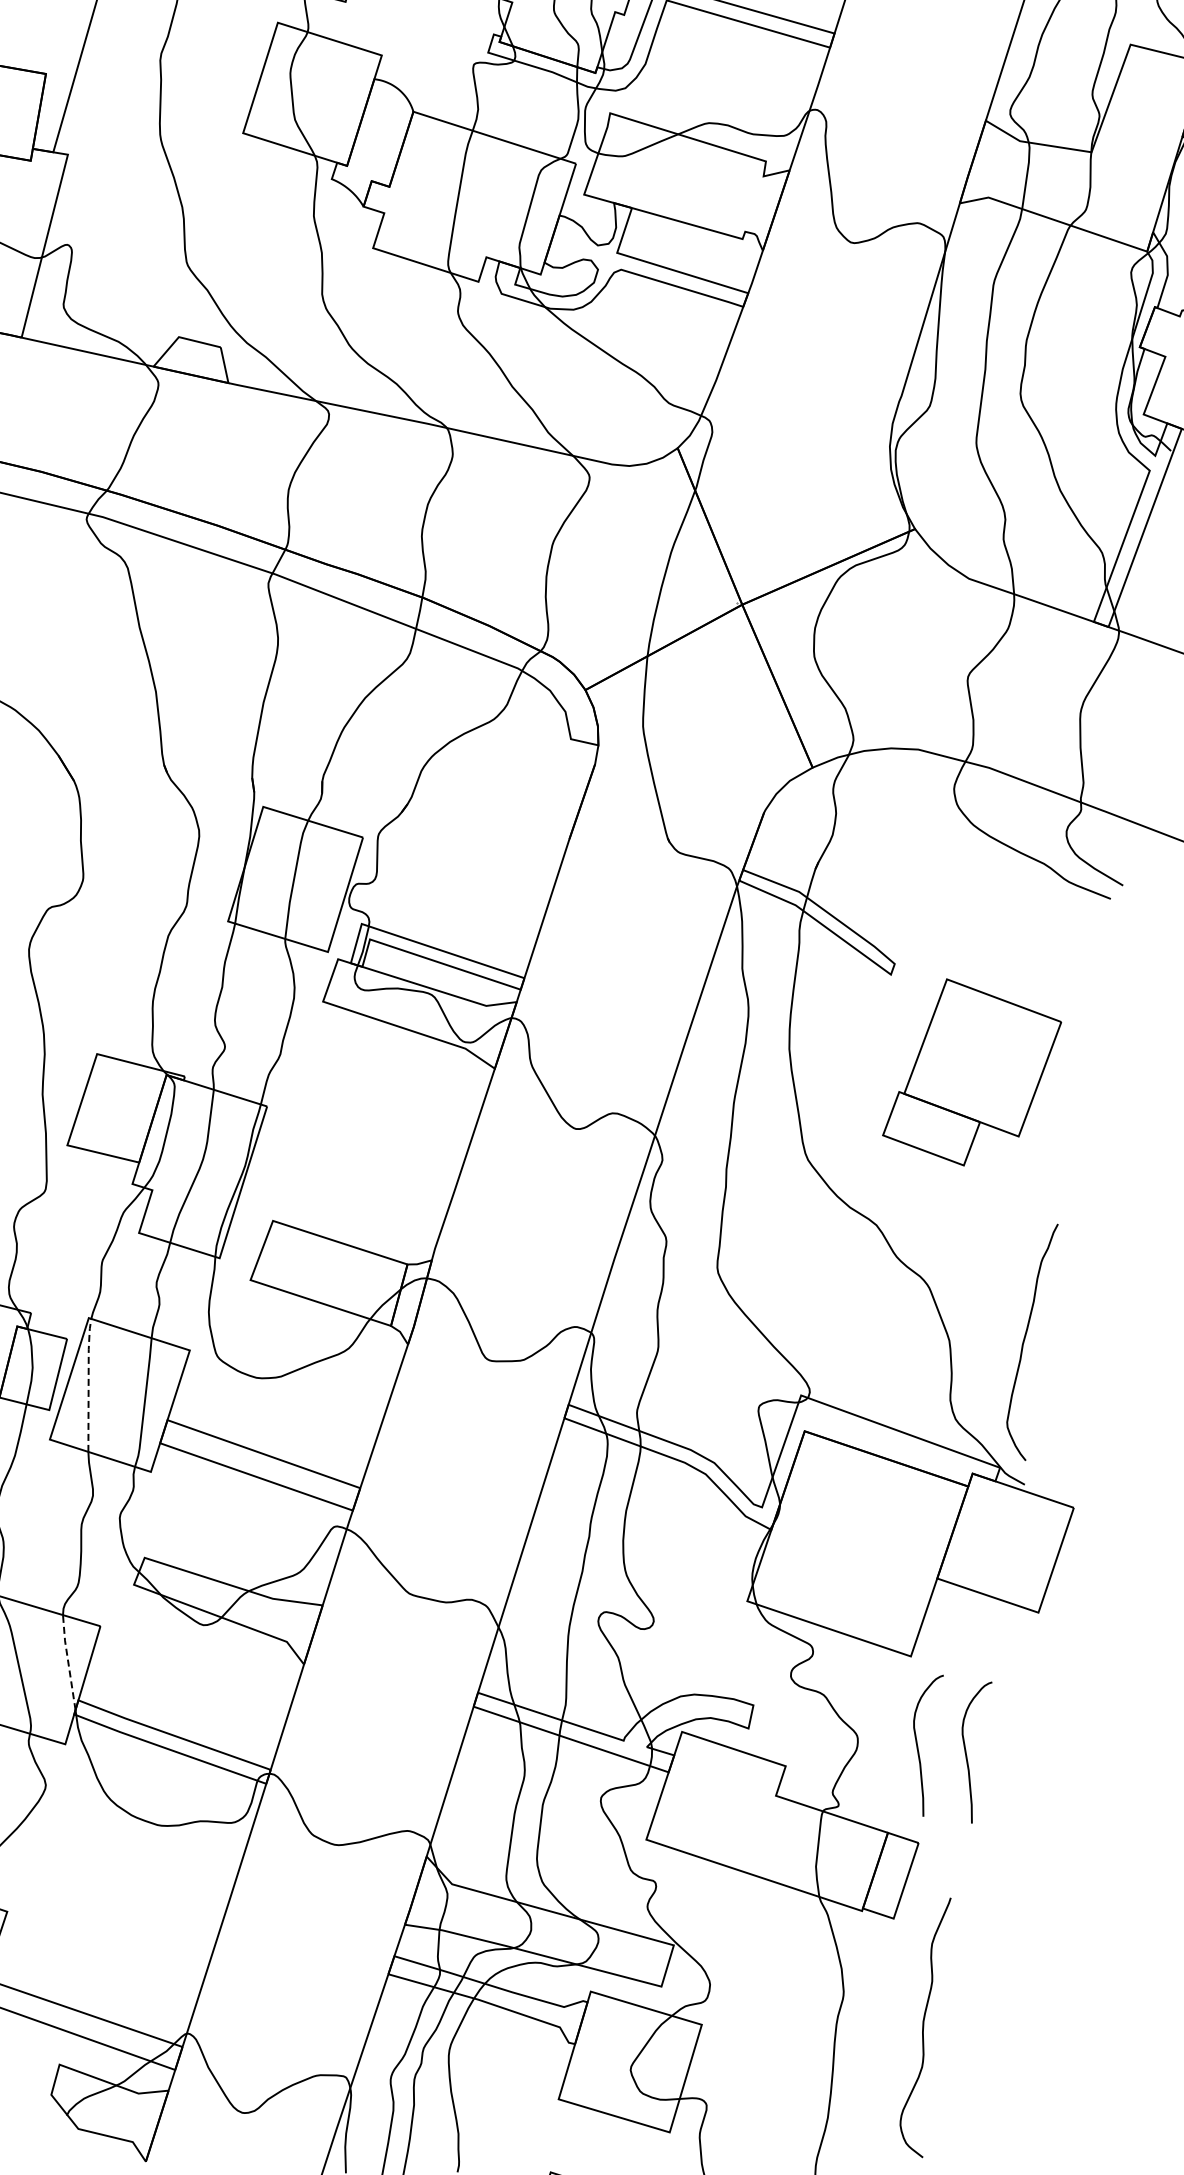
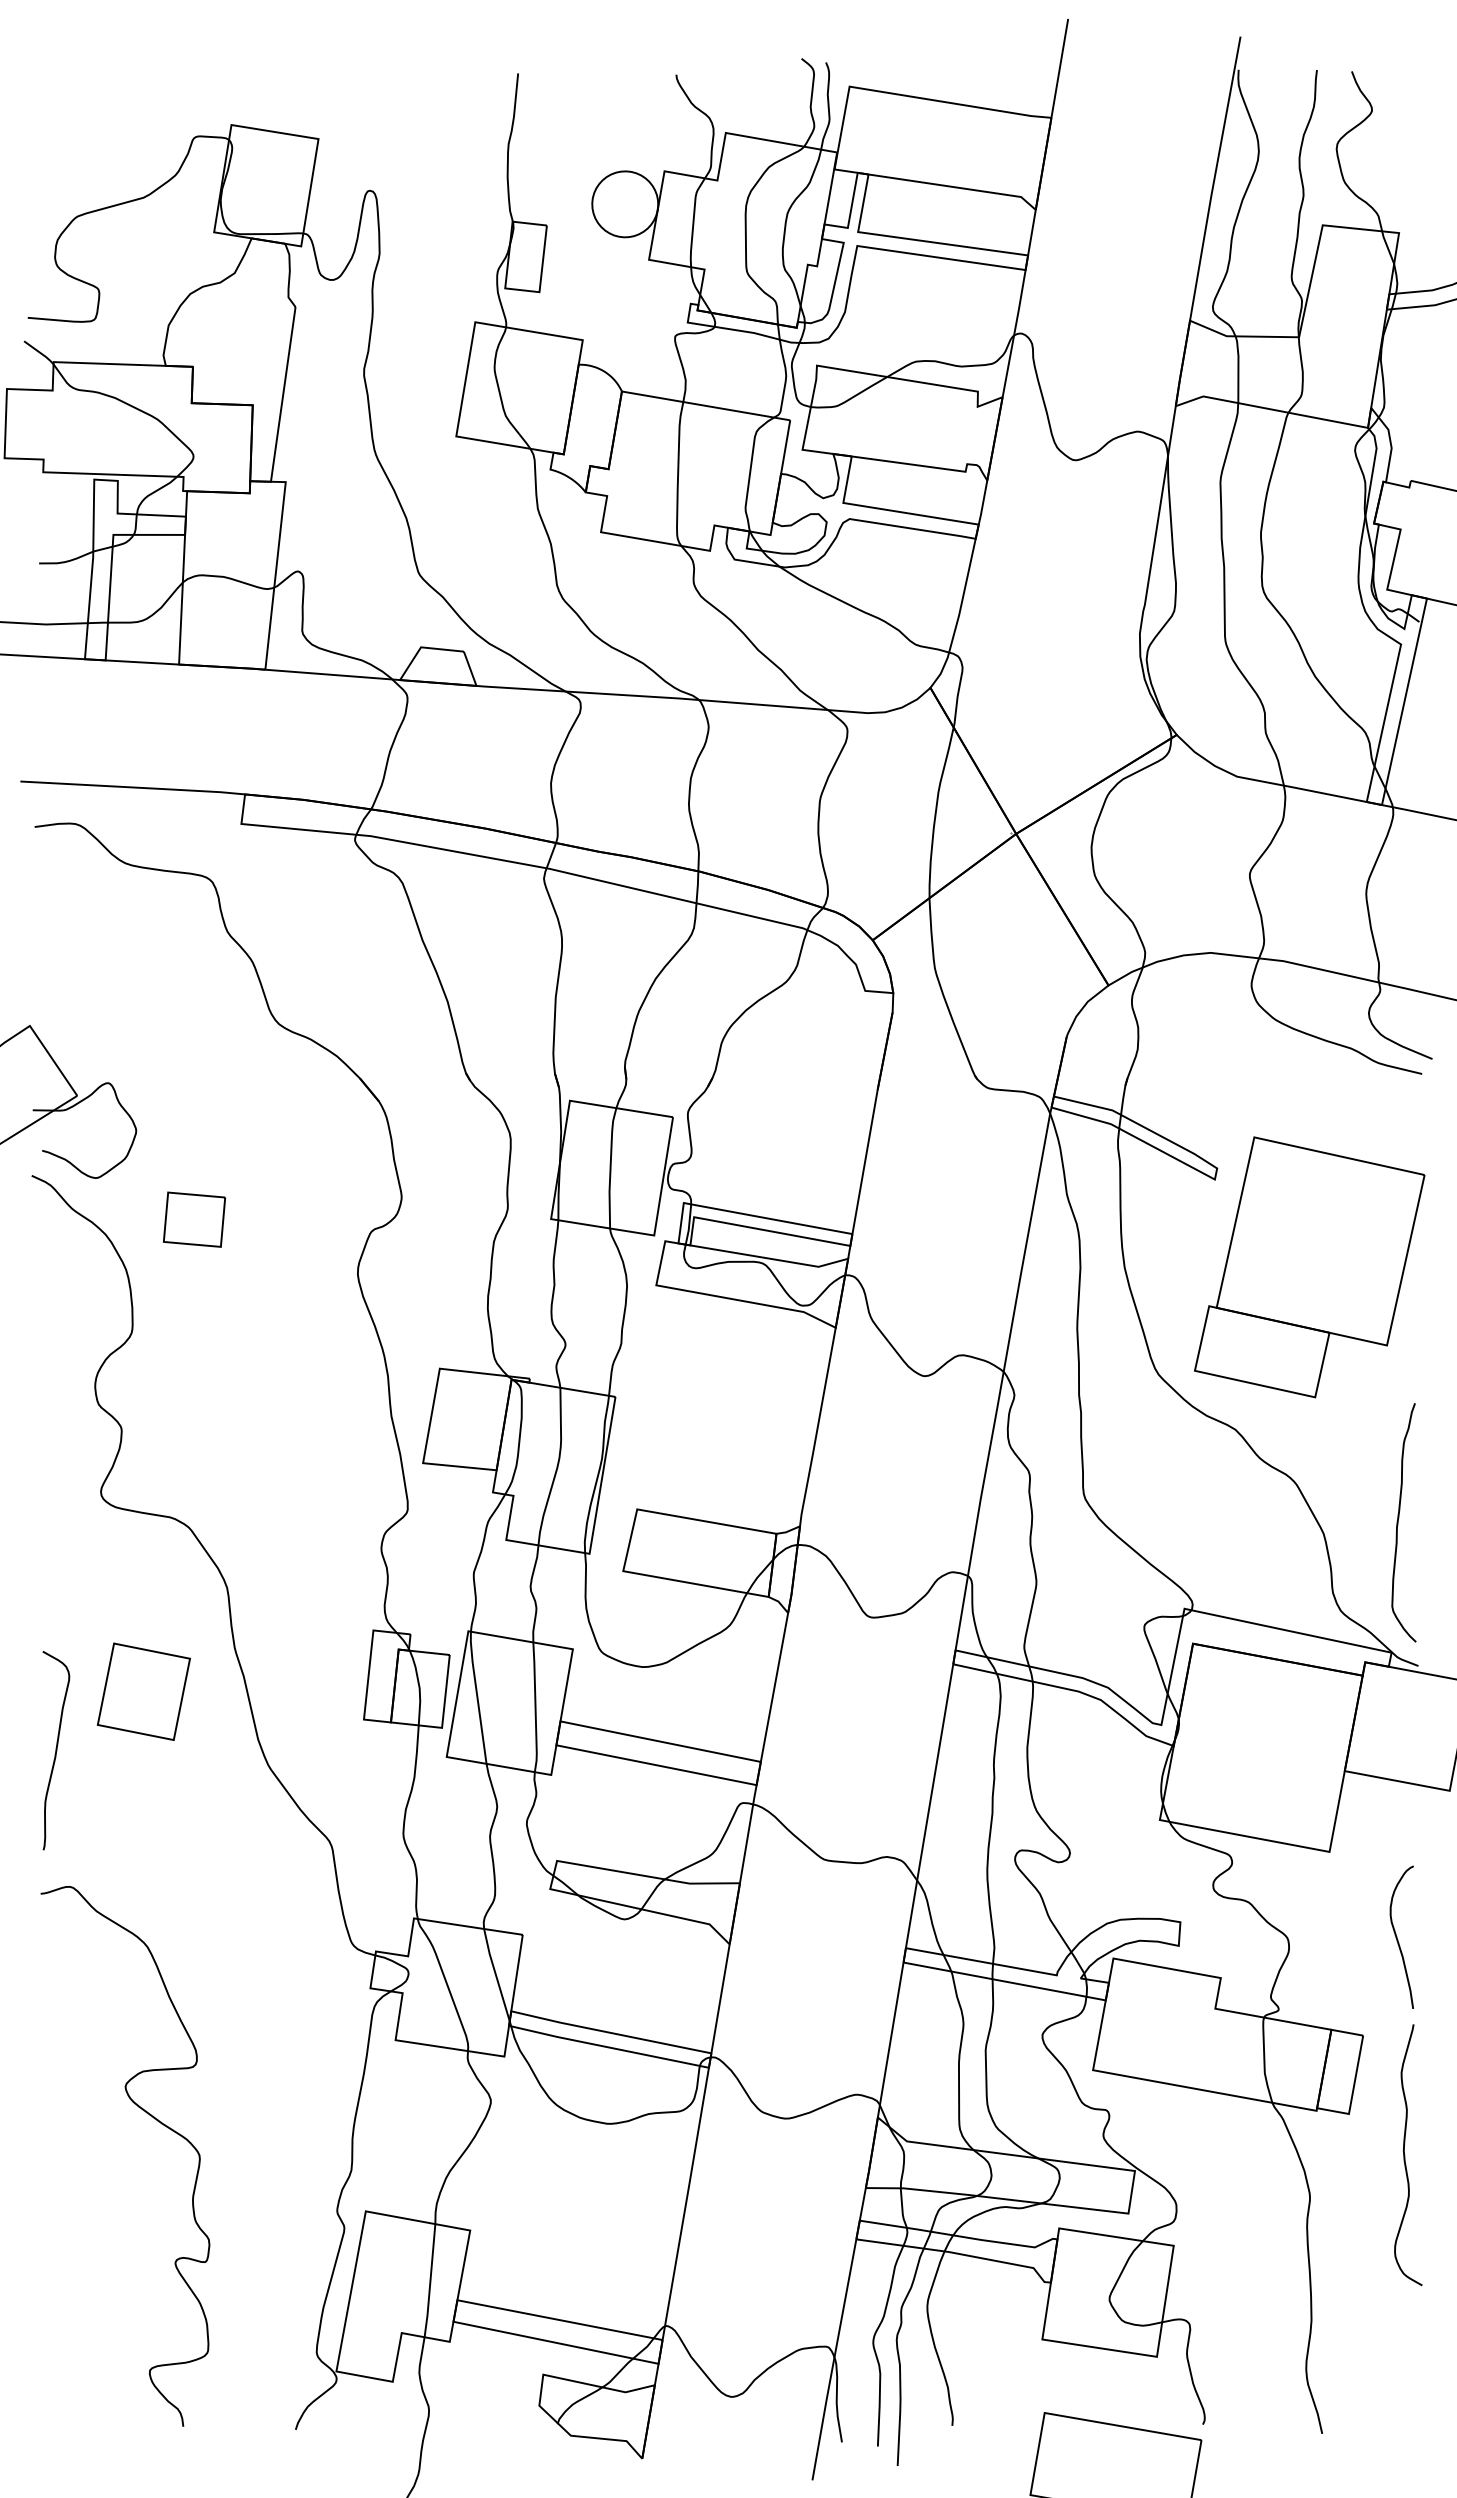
part: (972, 1074) -> (1309, 1267), size x1.43
line: (88, 1382) -> (477, 1695), dashed -> solid
line: (67, 1661) -> (495, 1974), dashed -> solid
curve: (917, 1742) -> (1348, 1936), removed
curve: (924, 2026) -> (1405, 2155), moved

